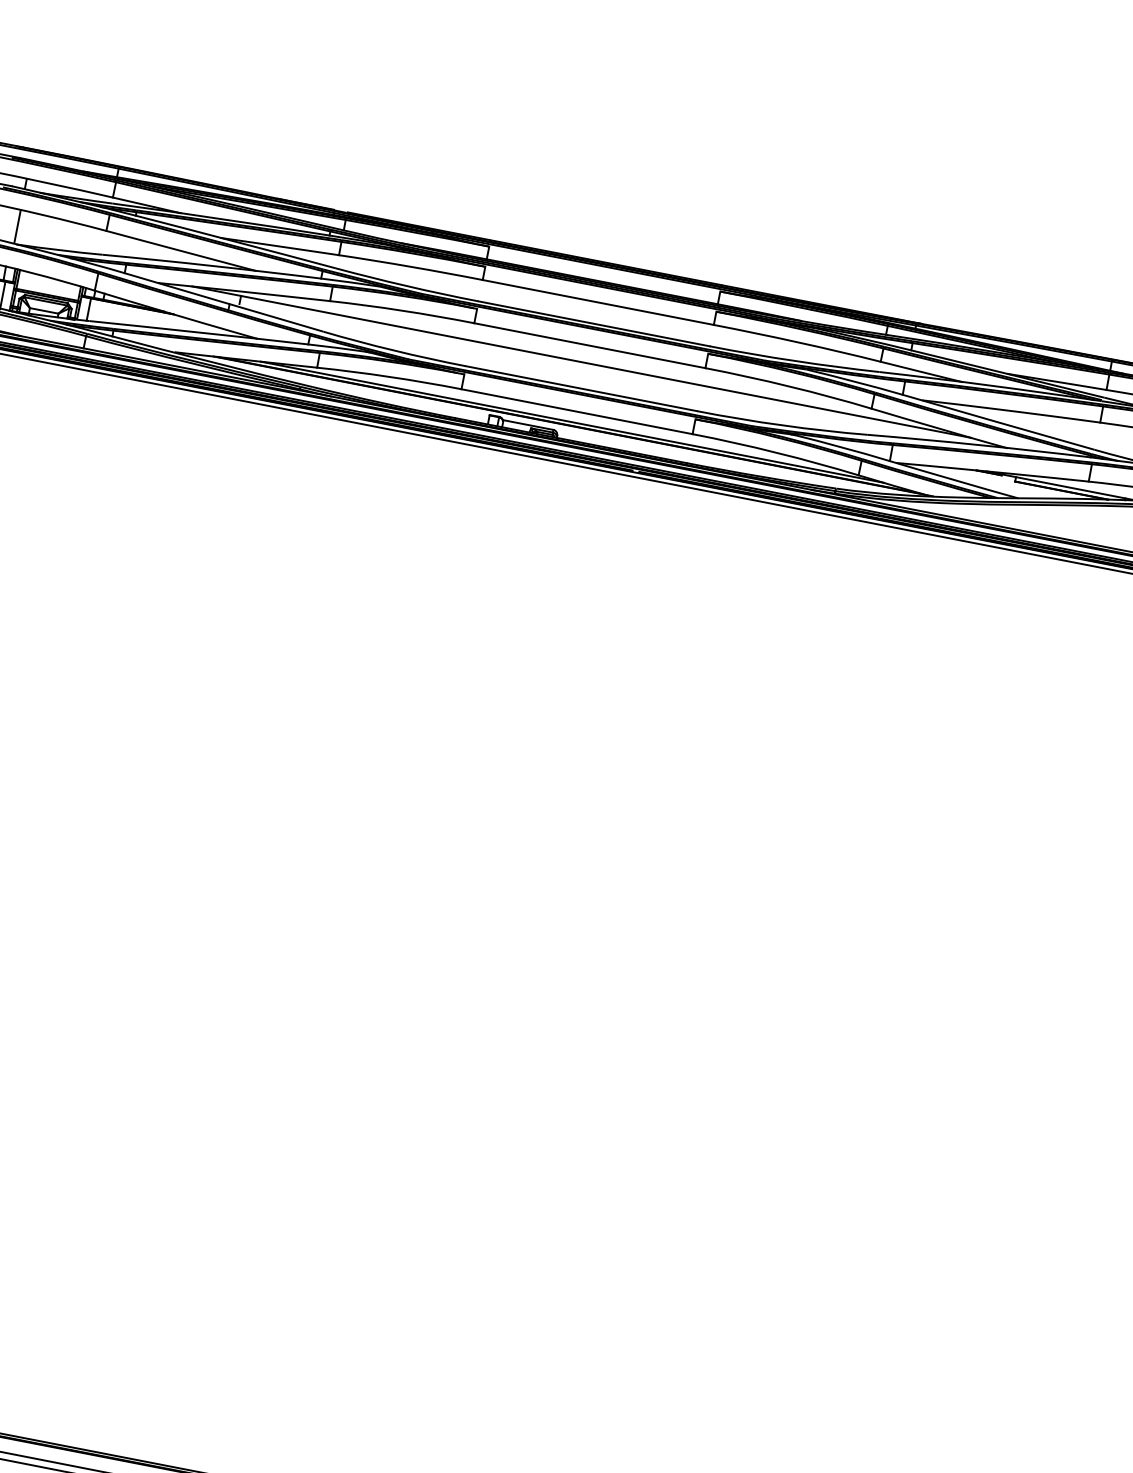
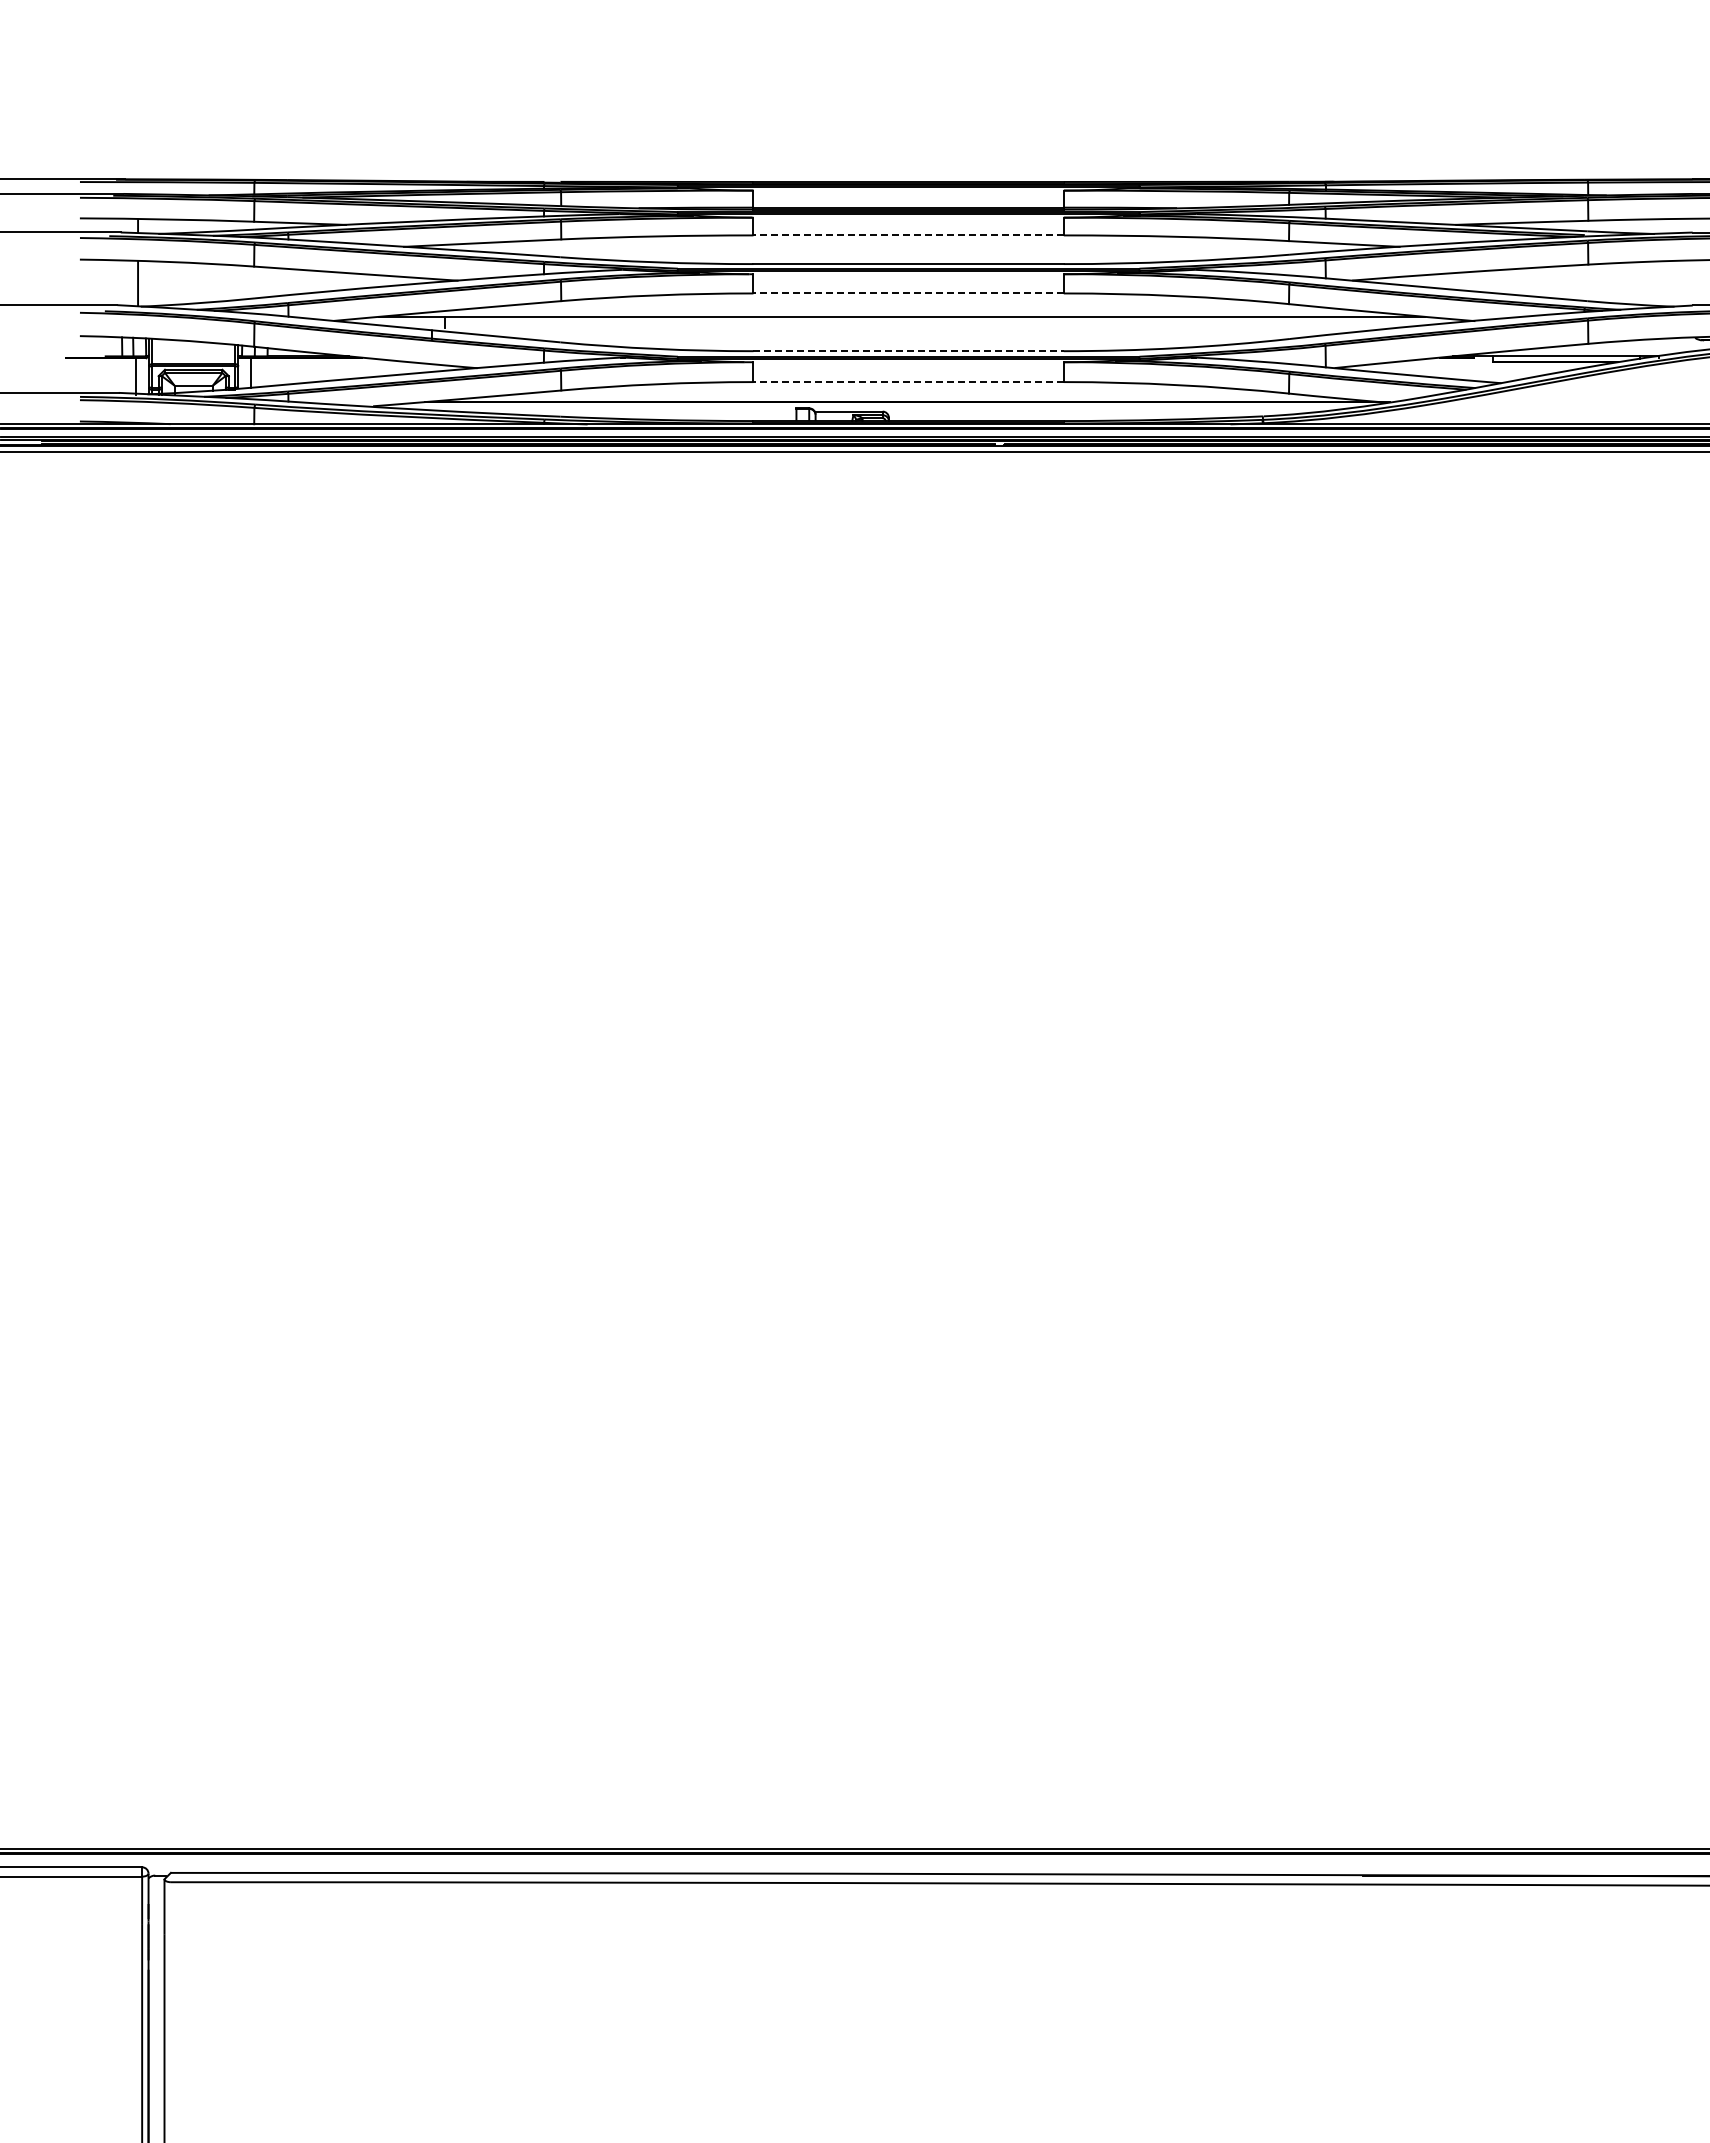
line: (598, 302) -> (908, 235), solid -> dashed
line: (589, 345) -> (908, 293), solid -> dashed
line: (582, 389) -> (909, 351), solid -> dashed
line: (576, 411) -> (908, 382), solid -> dashed
line: (571, 421) -> (904, 396), removed

